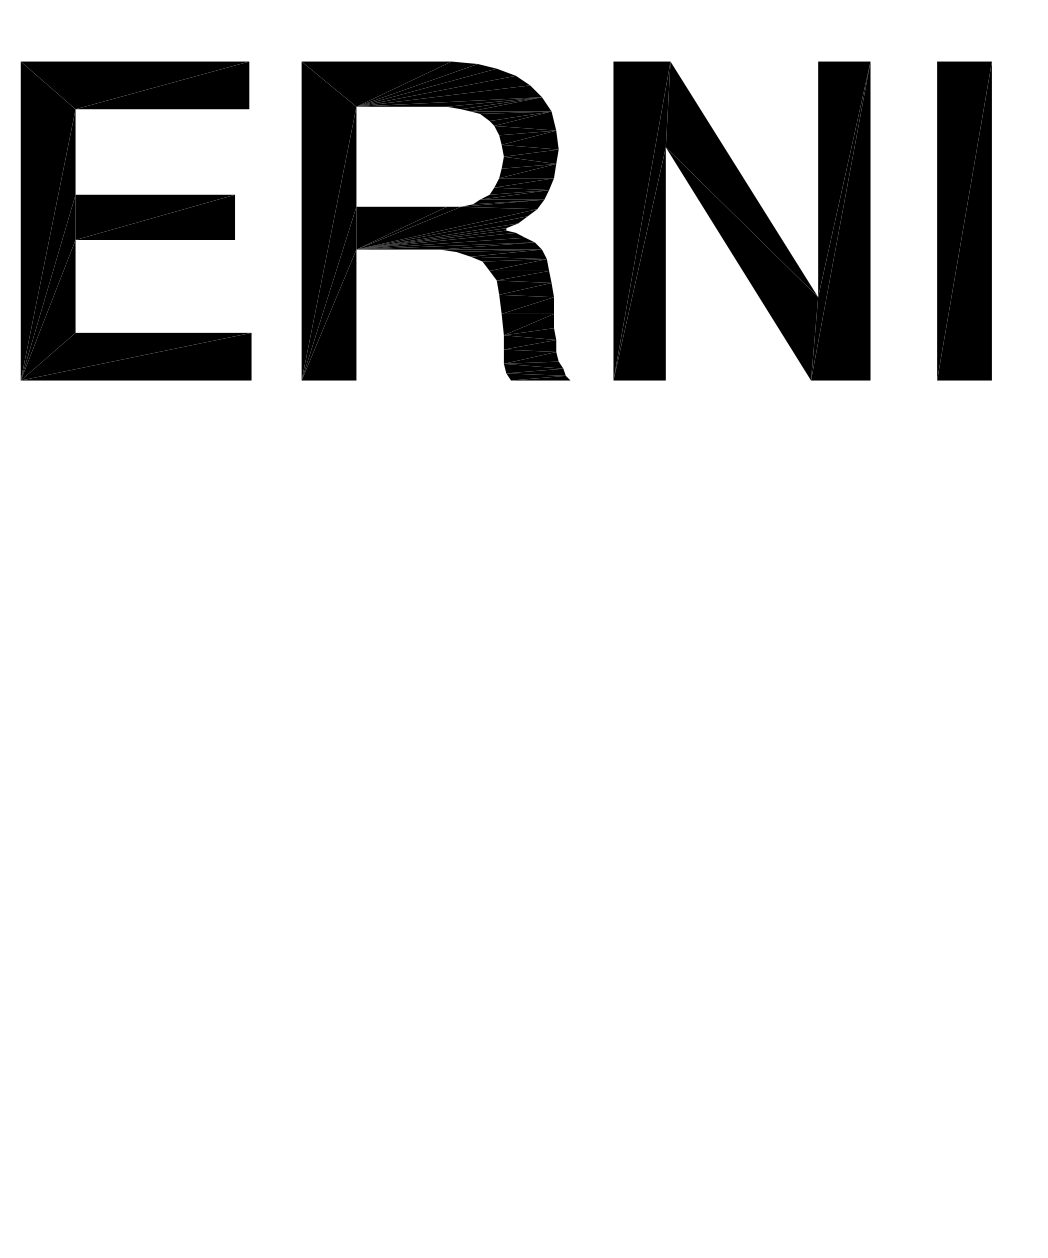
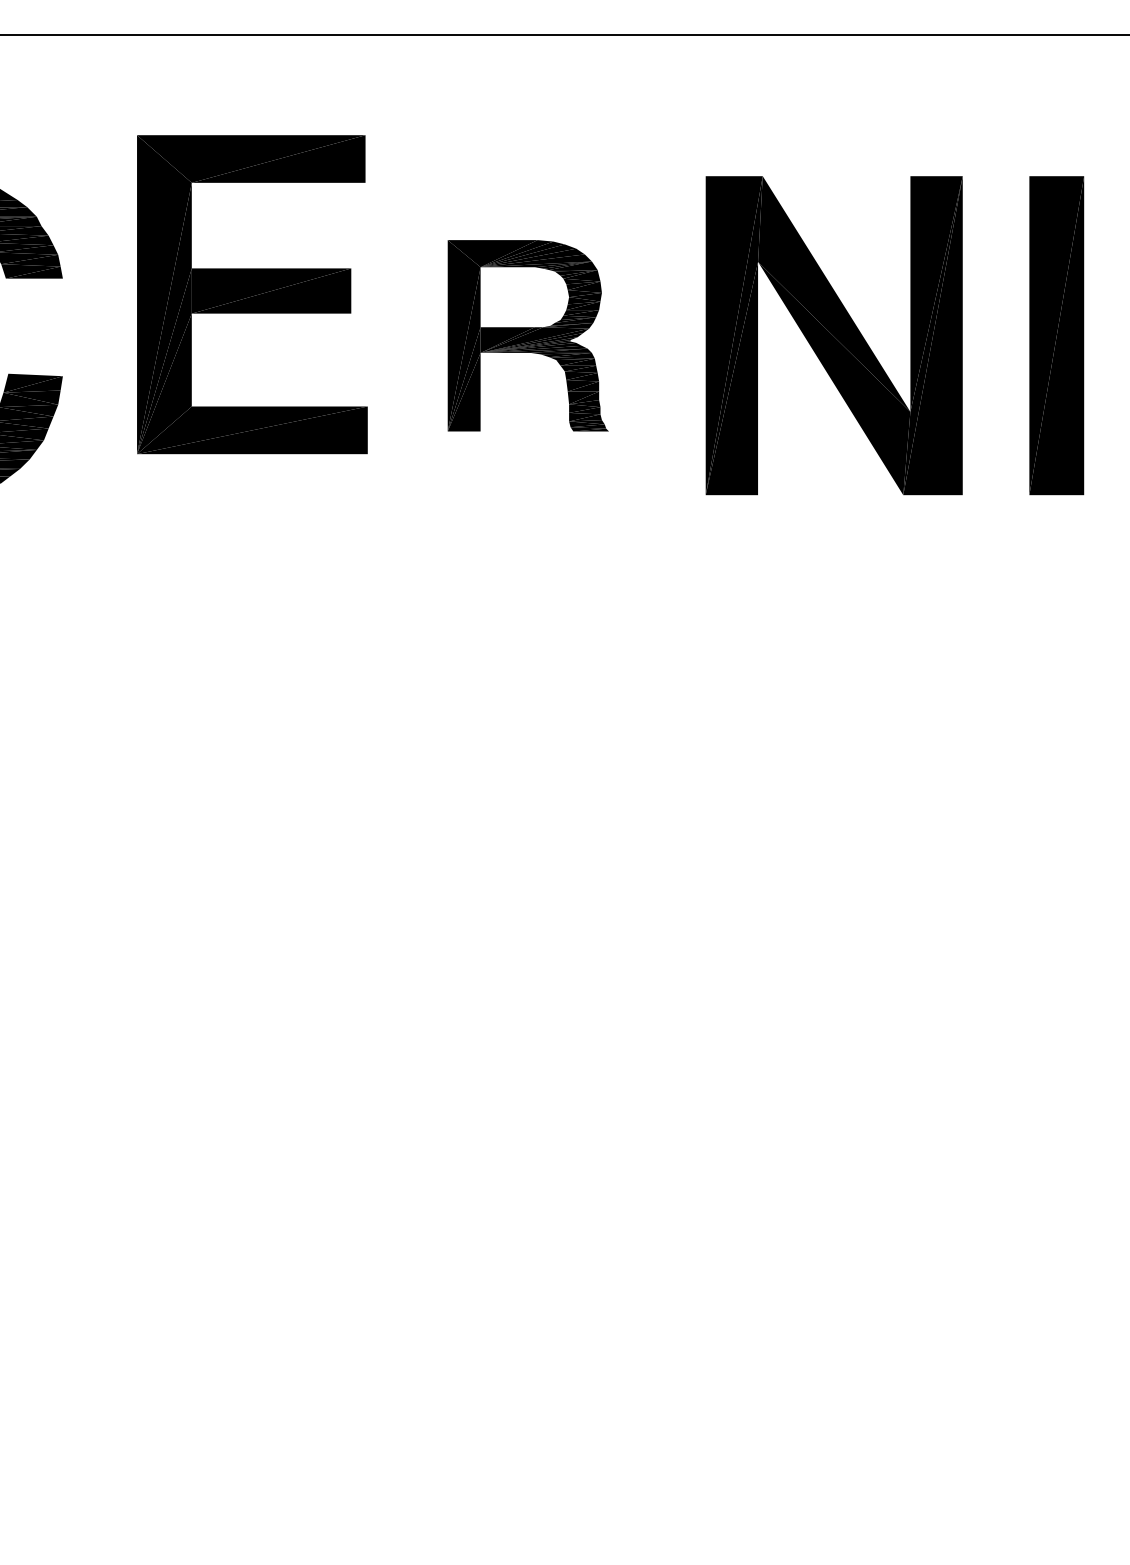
part: (136, 220) -> (252, 294), moved
part: (436, 220) -> (528, 335), size x0.6

